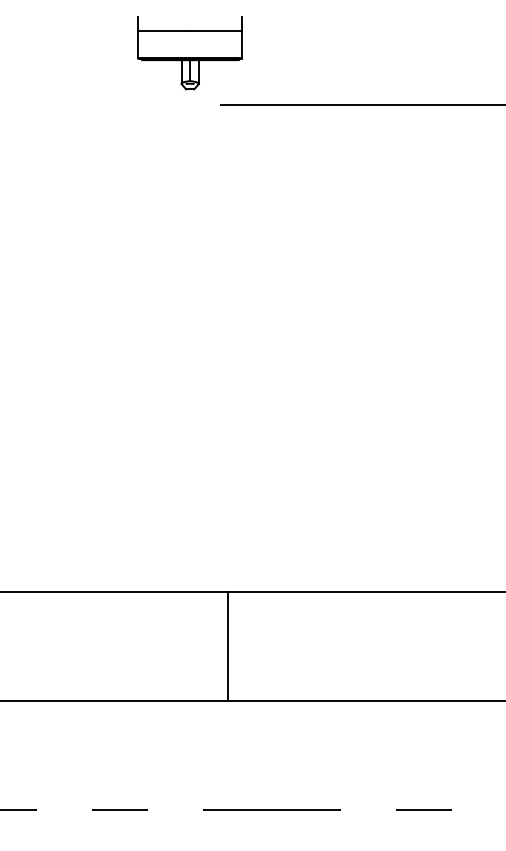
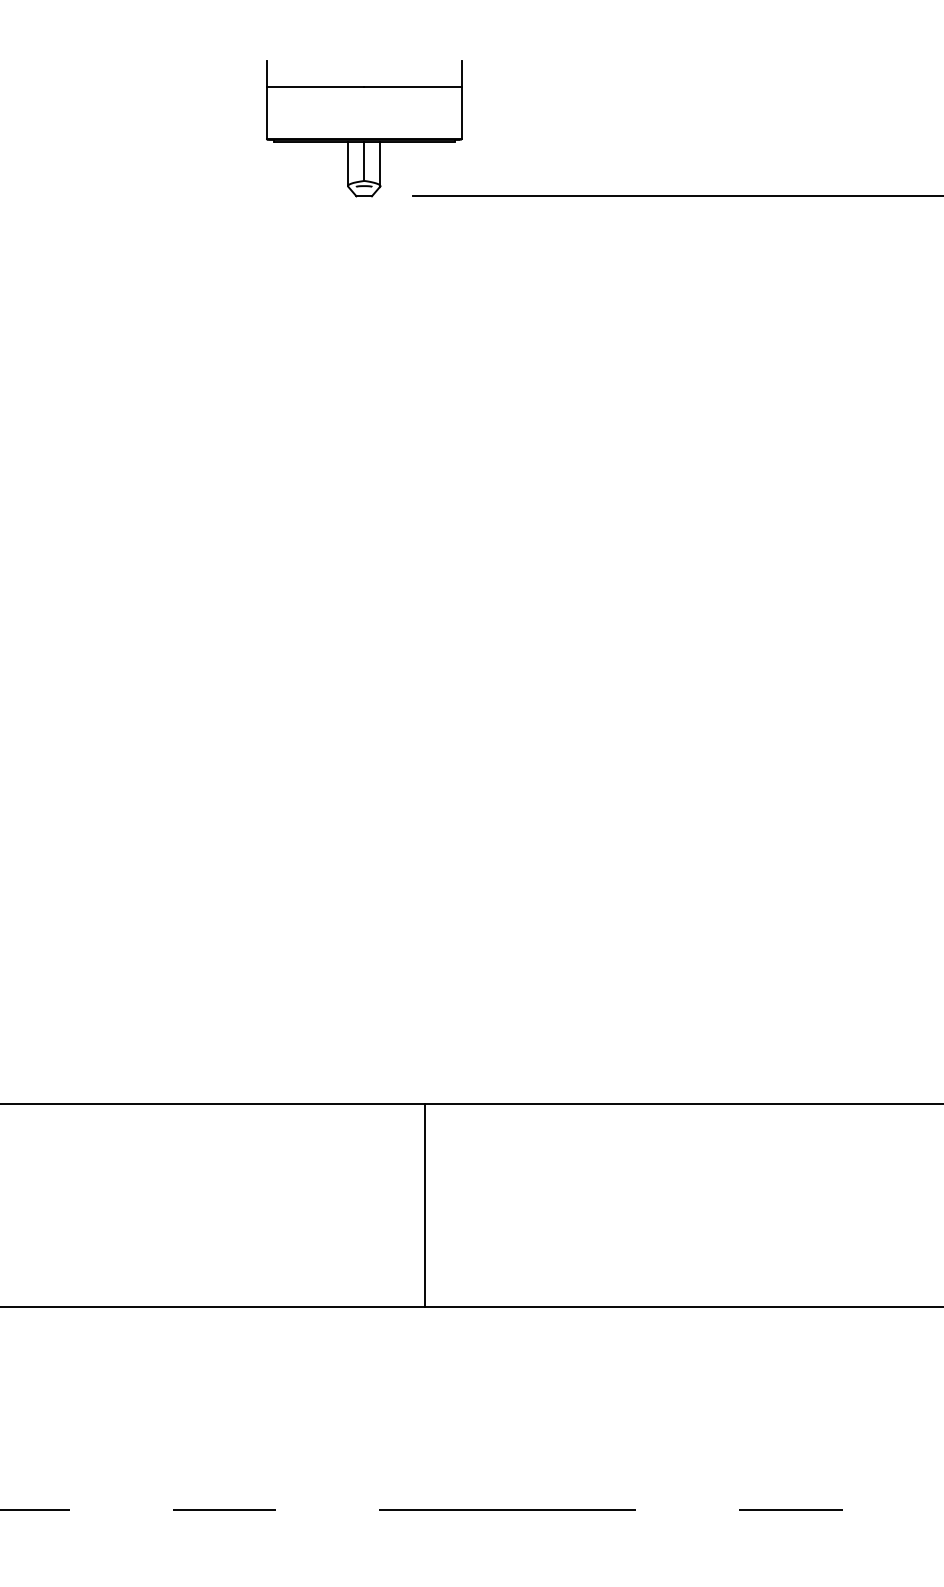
part: (190, 53) -> (364, 129), moved

